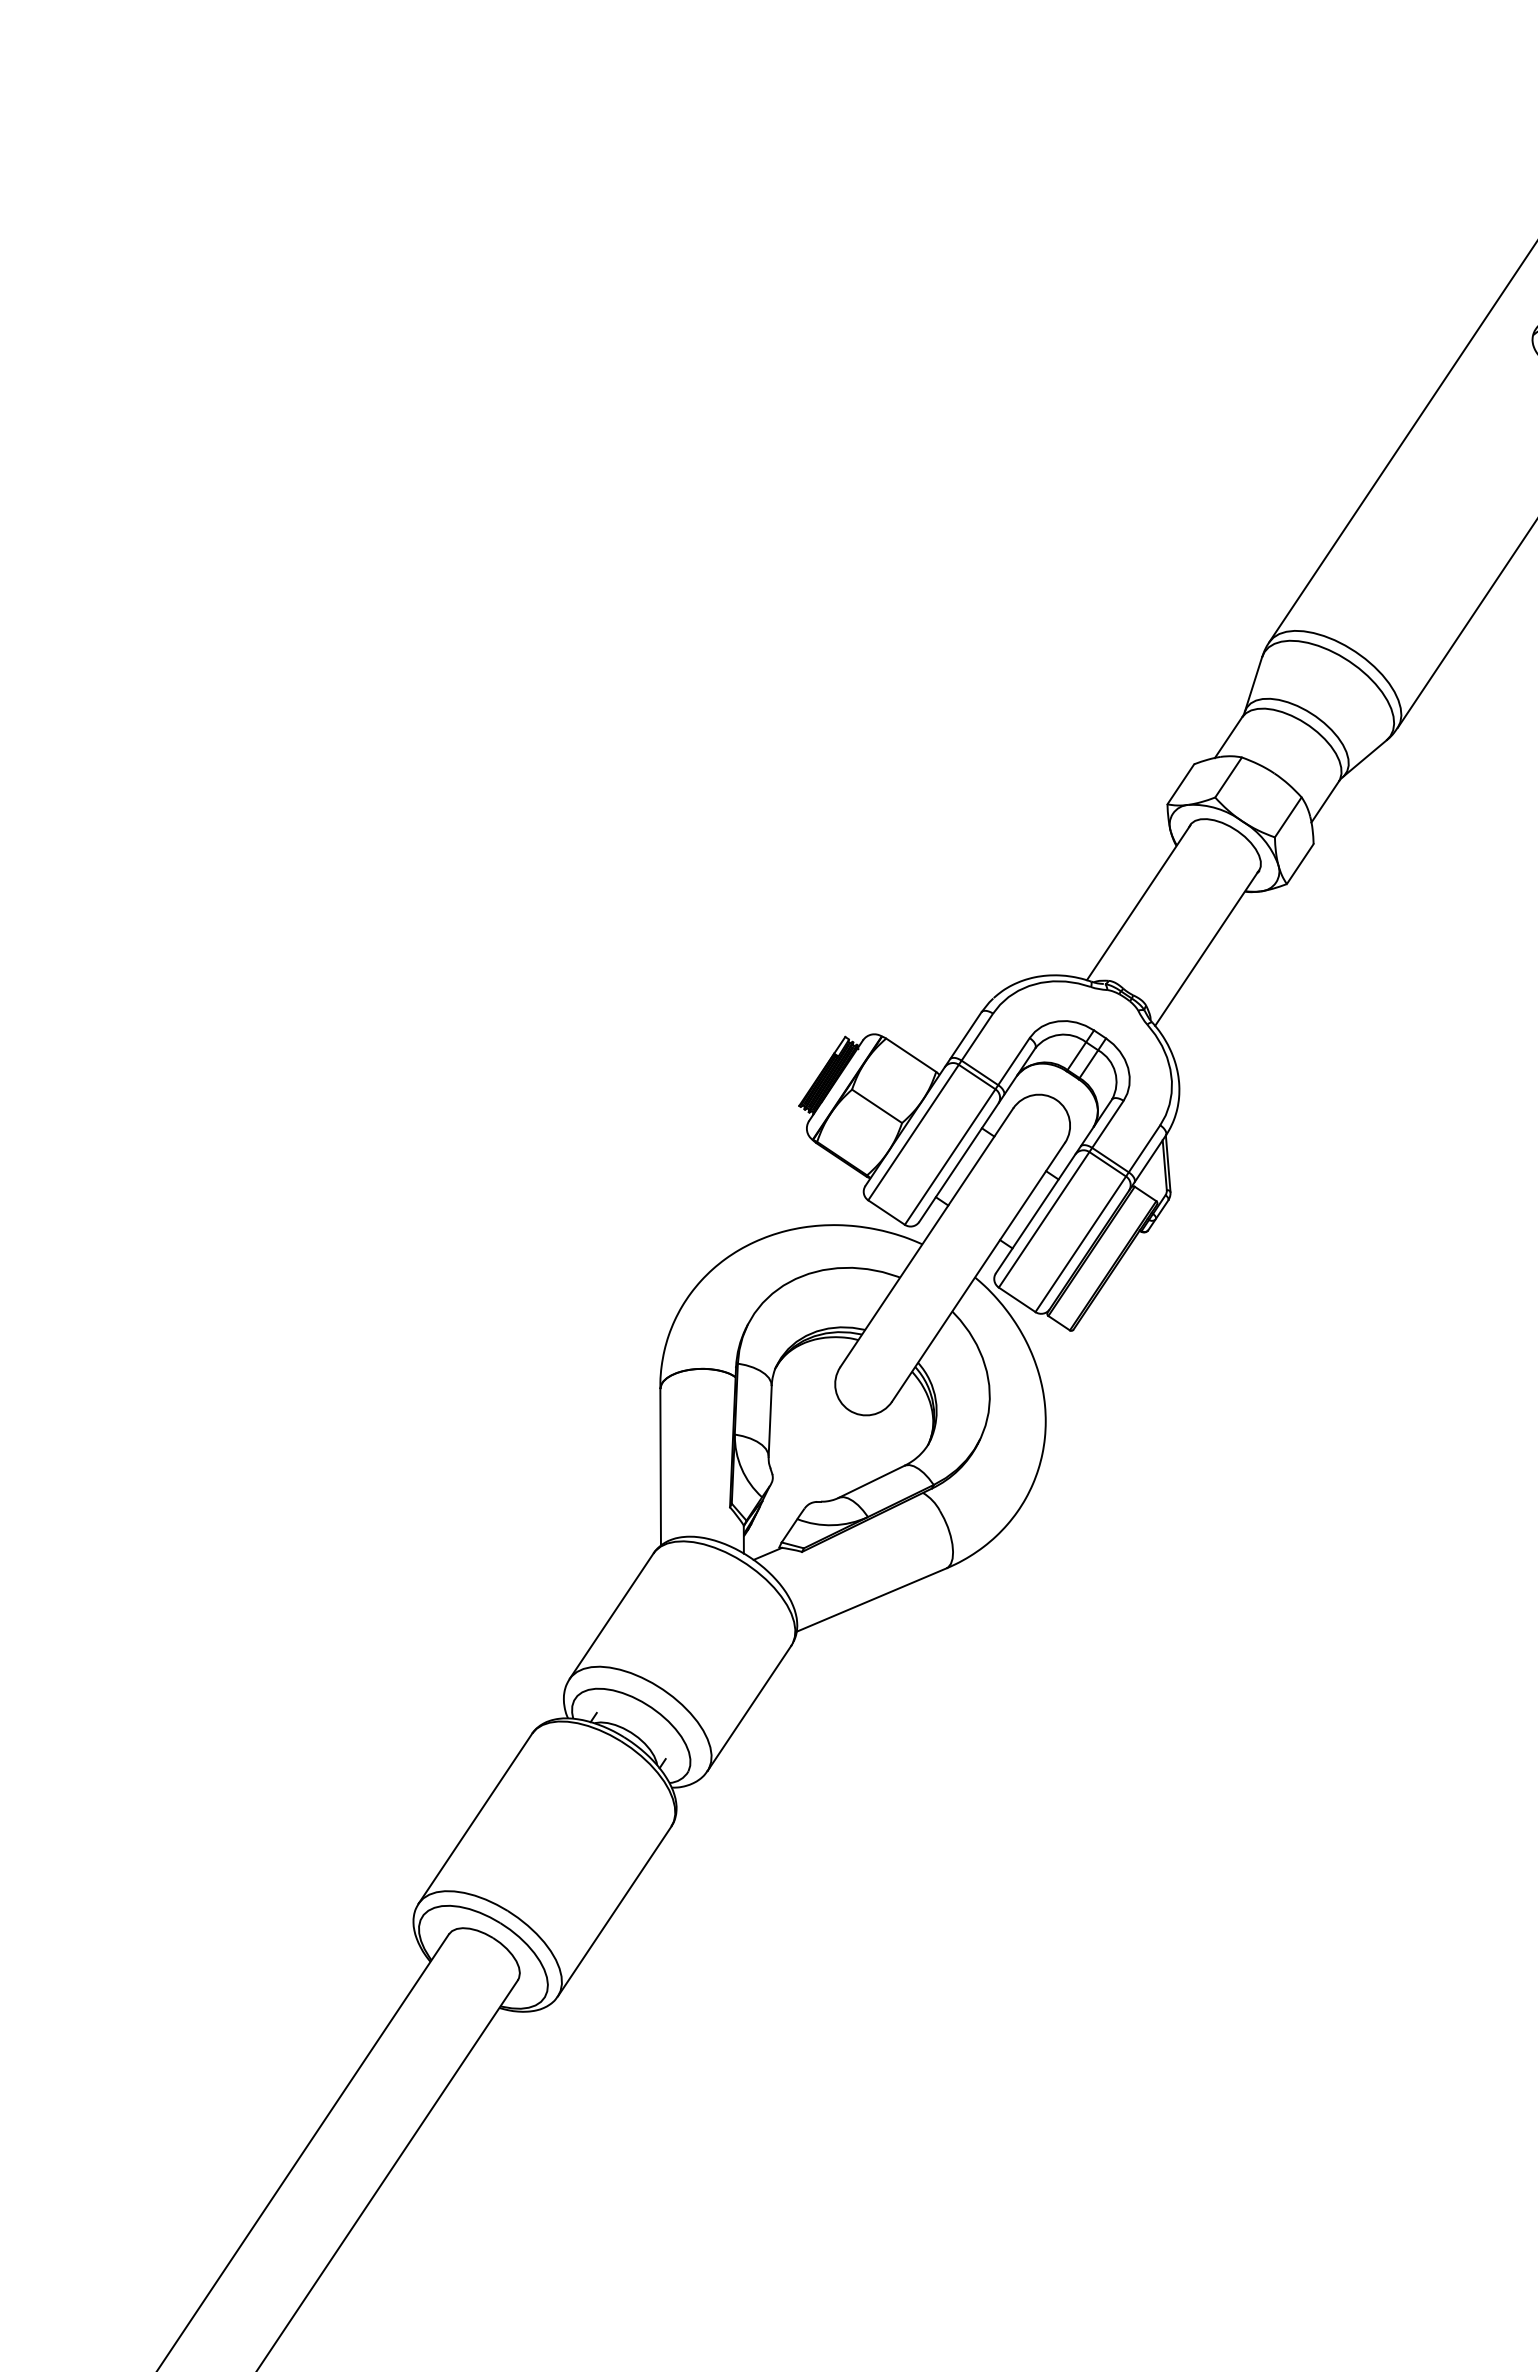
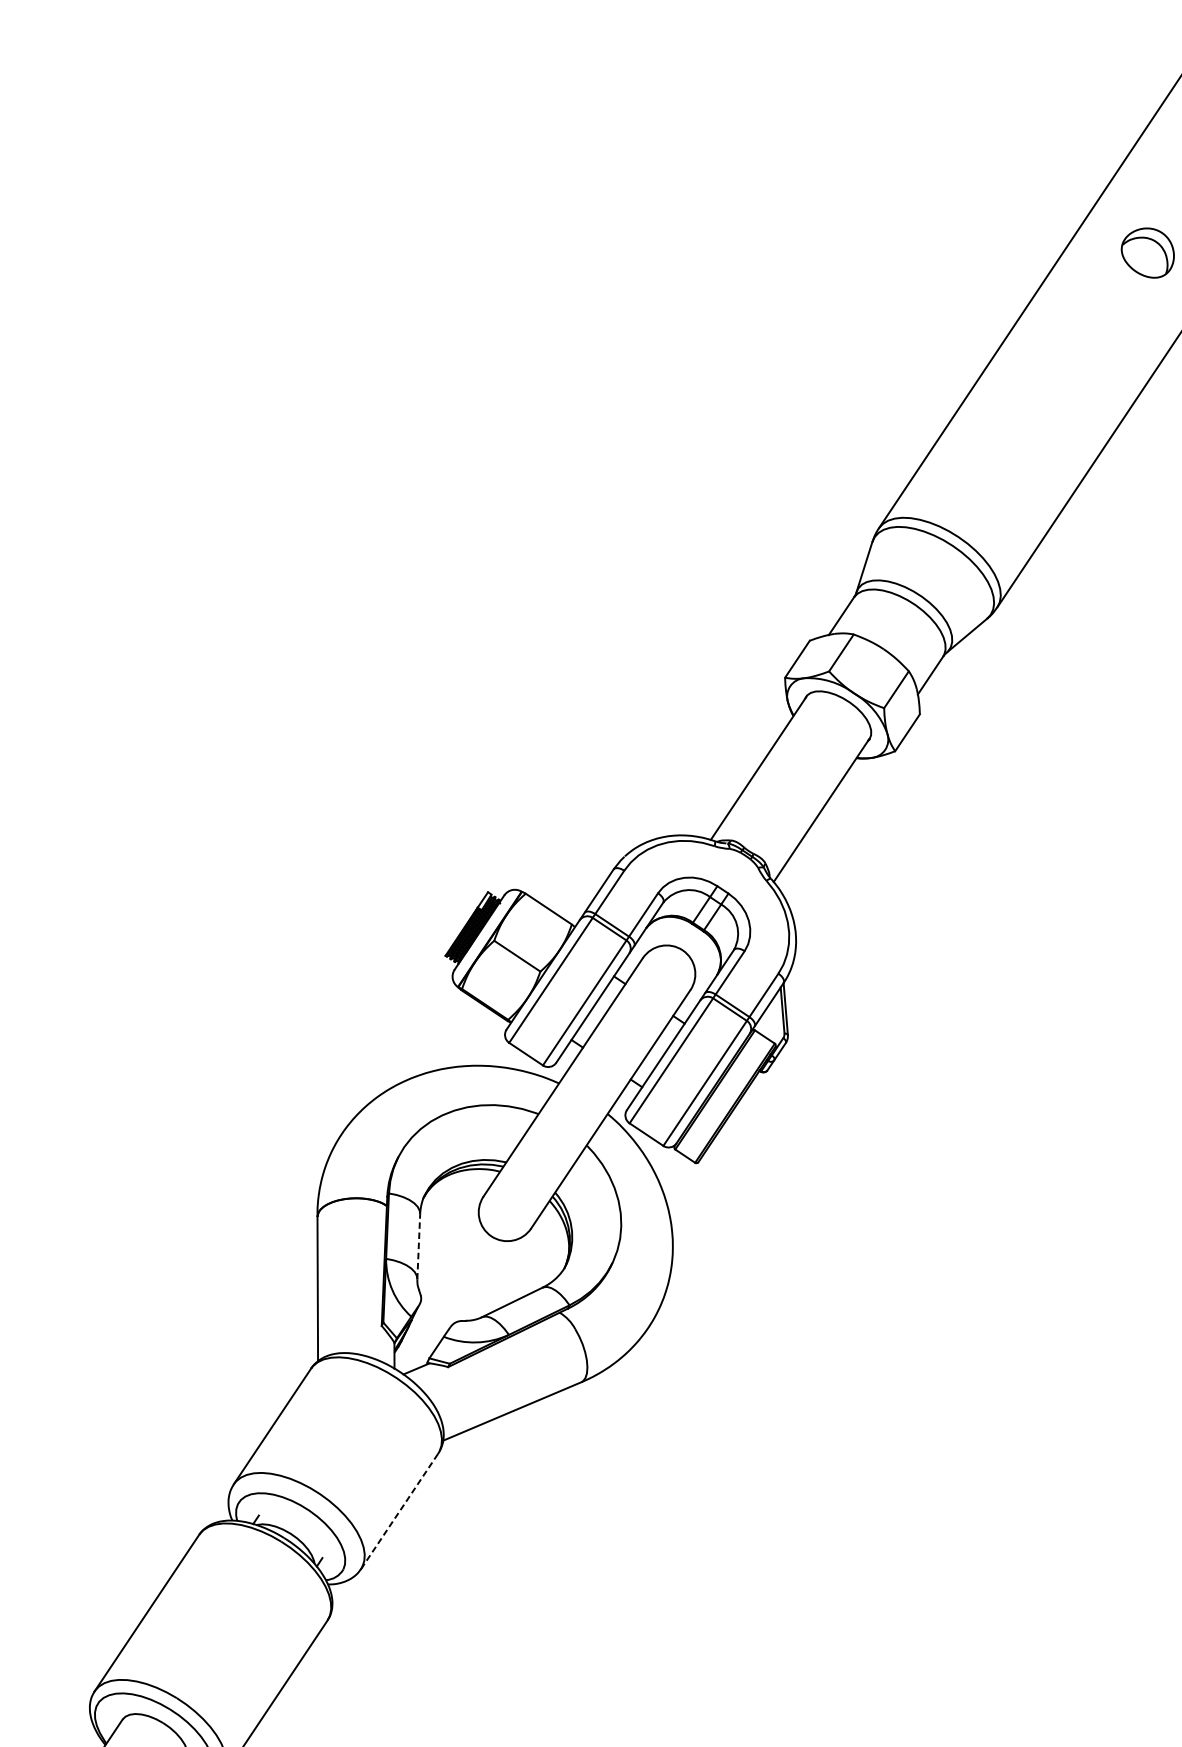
line: (770, 1421) -> (419, 1246), solid -> dashed
line: (749, 1707) -> (399, 1510), solid -> dashed

